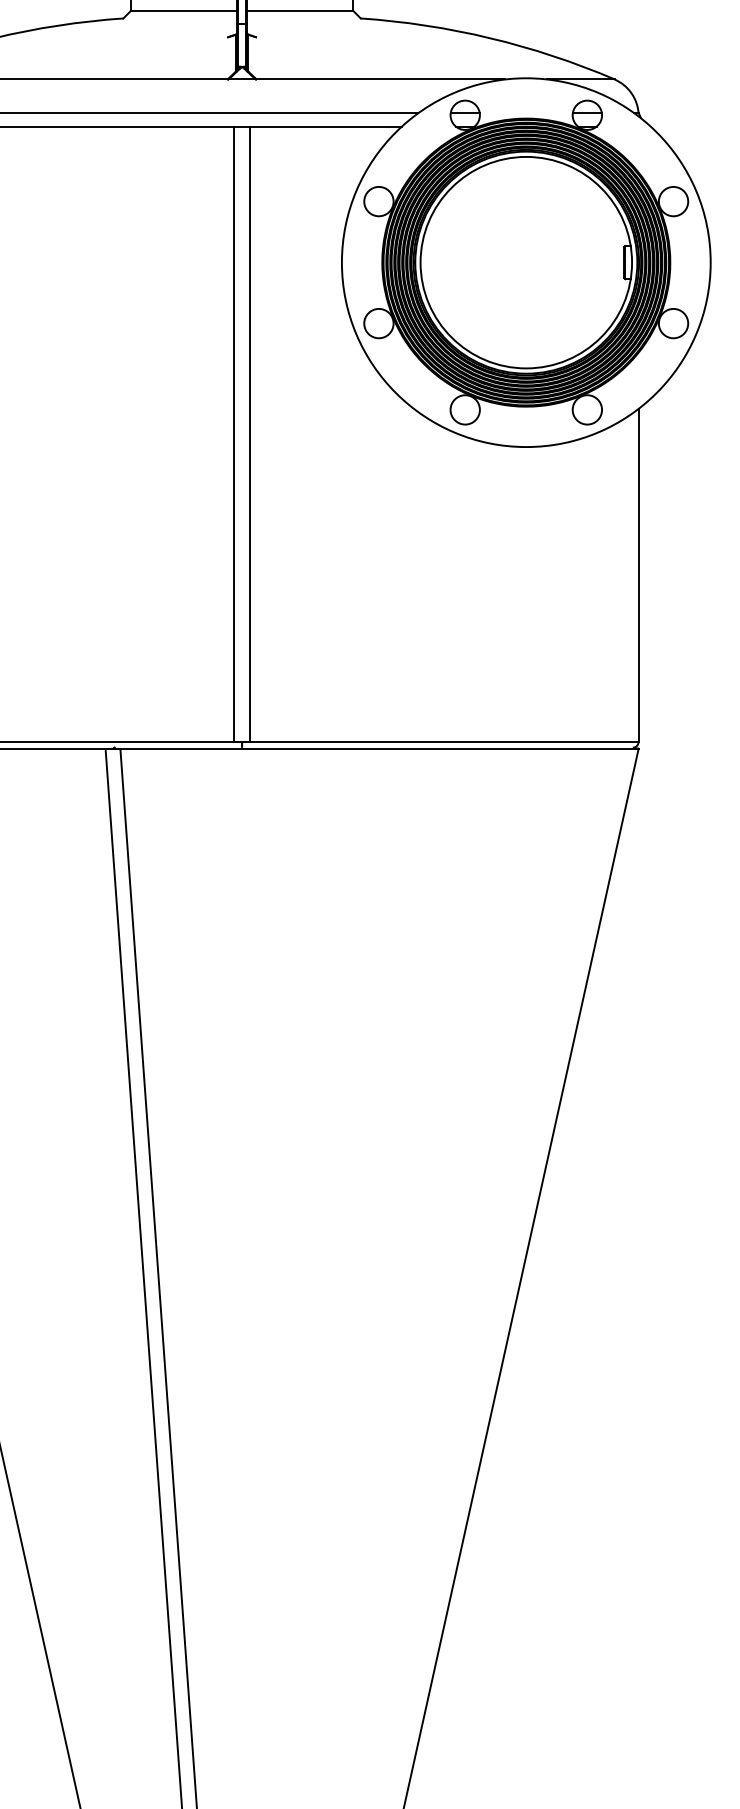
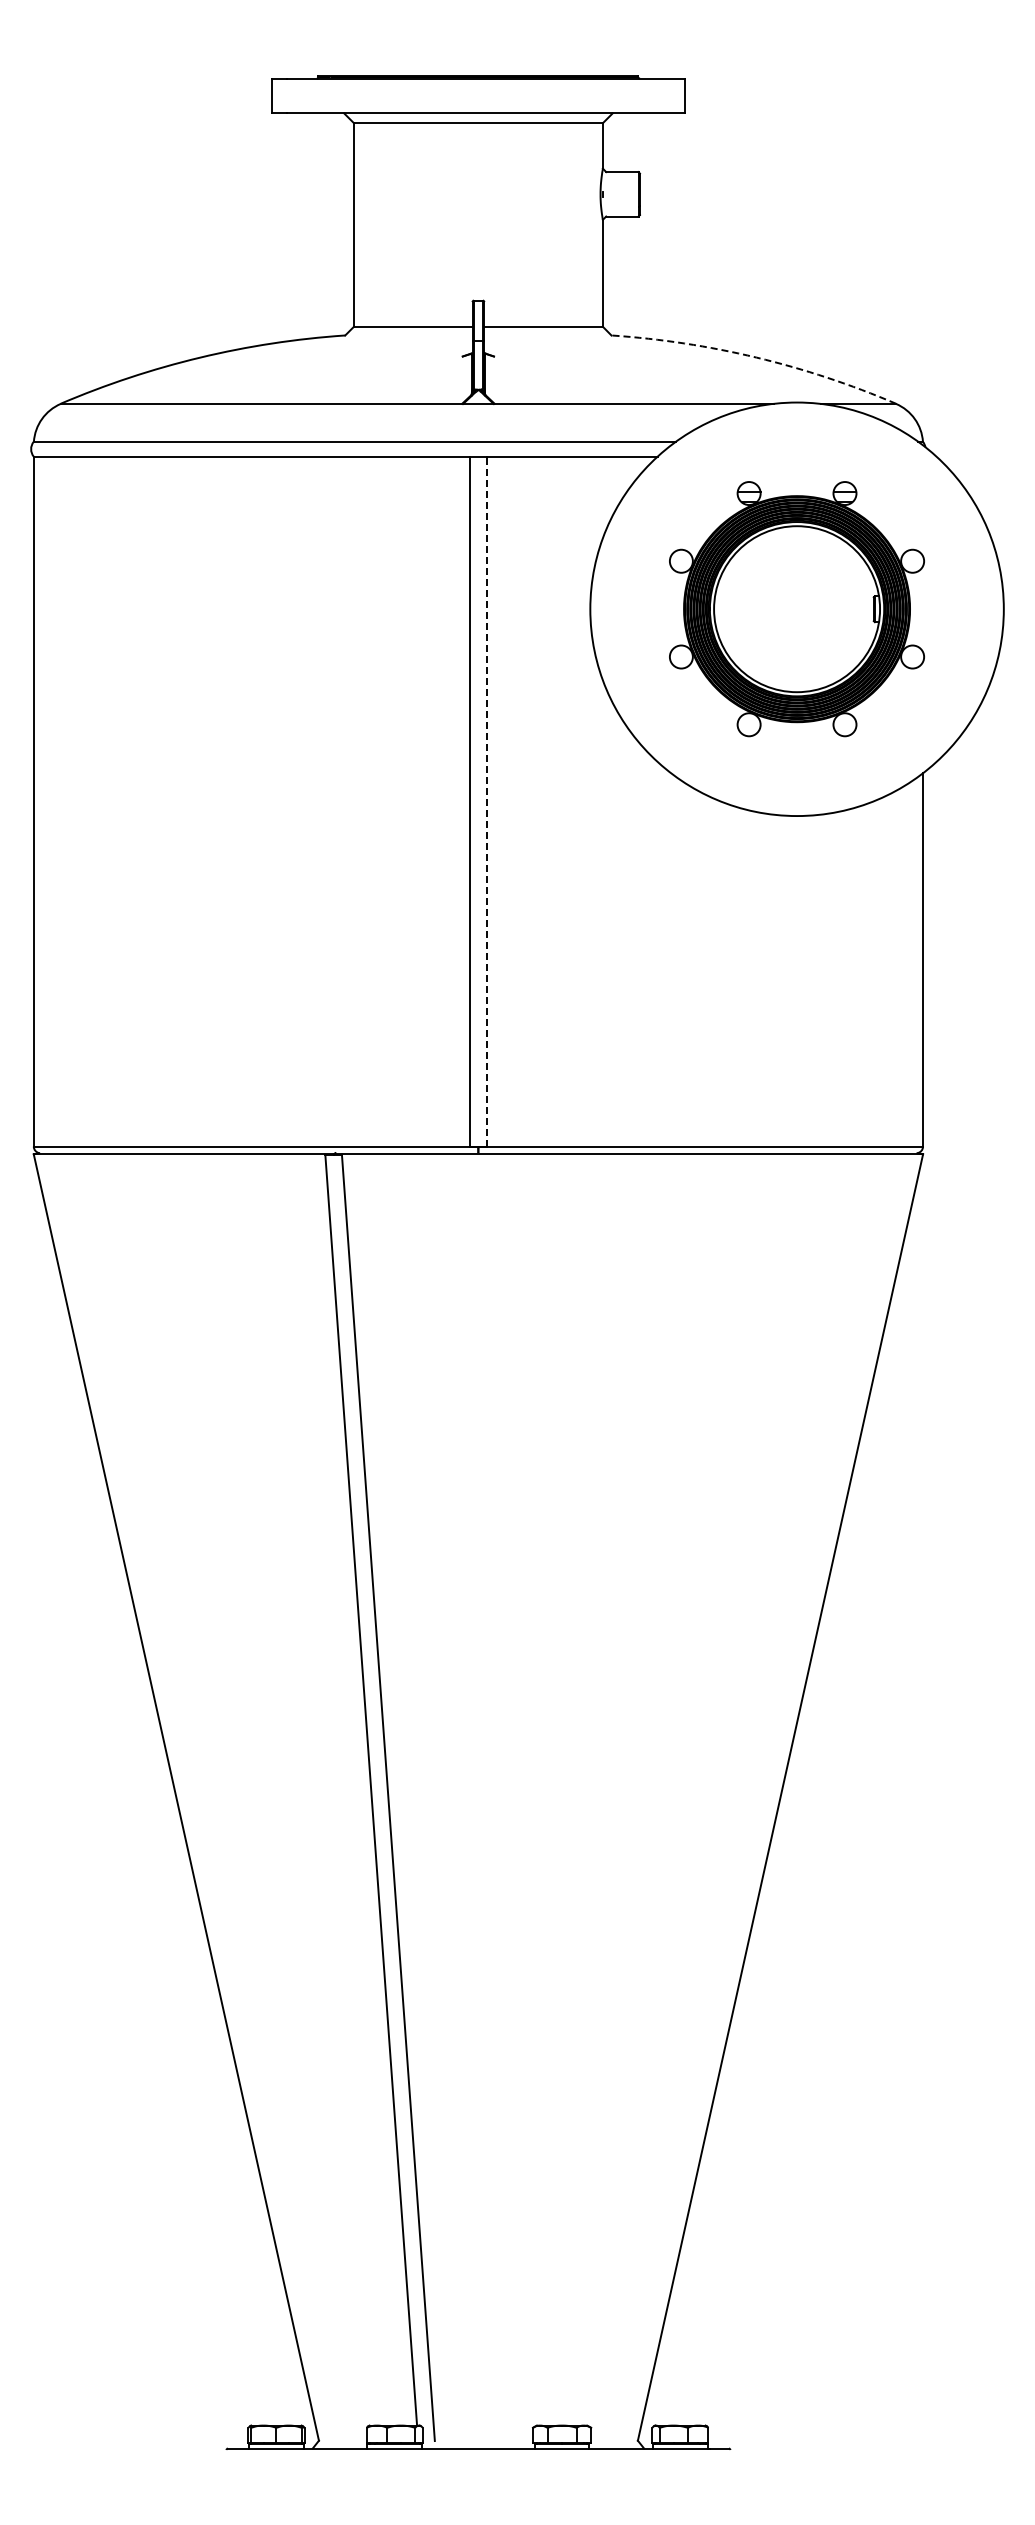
arc: (490, 38) -> (756, 357), solid -> dashed
part: (525, 261) -> (796, 608), size x0.7
line: (250, 434) -> (487, 801), solid -> dashed

